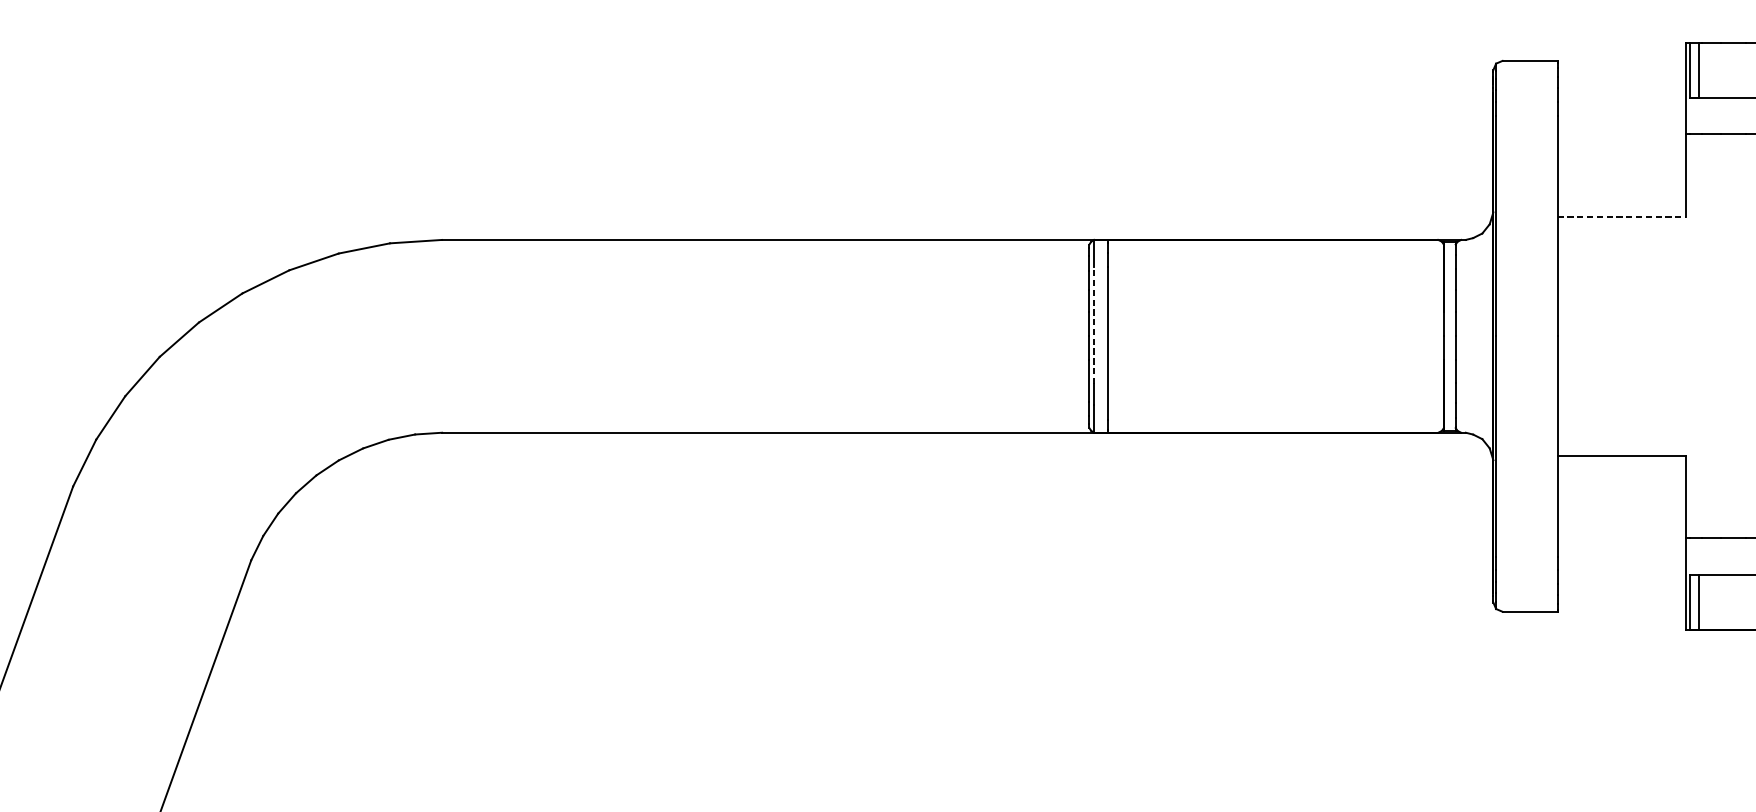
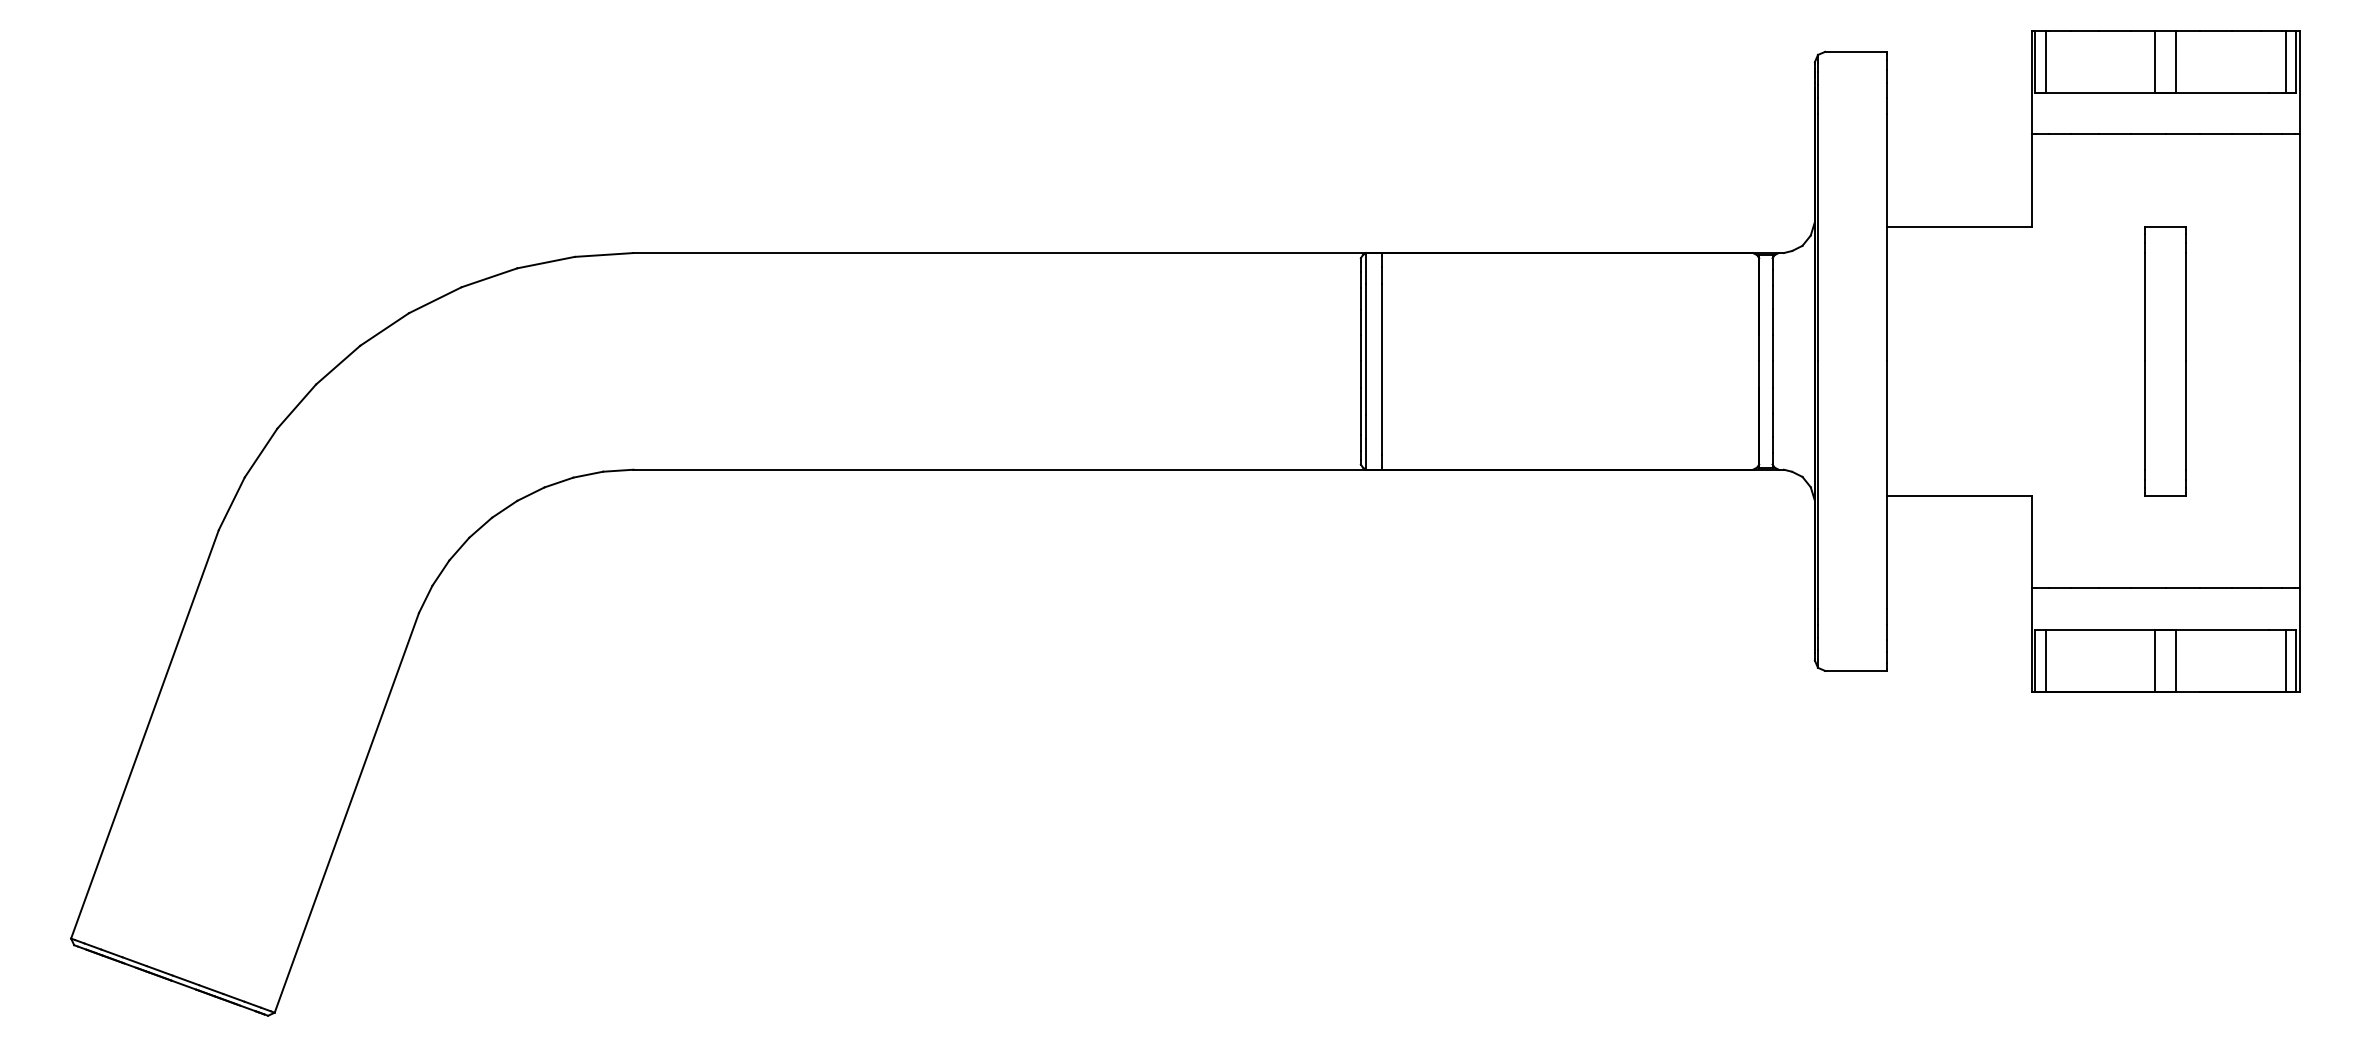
line: (1622, 217) -> (1959, 227), dashed -> solid
line: (1094, 325) -> (1366, 349), dashed -> solid

